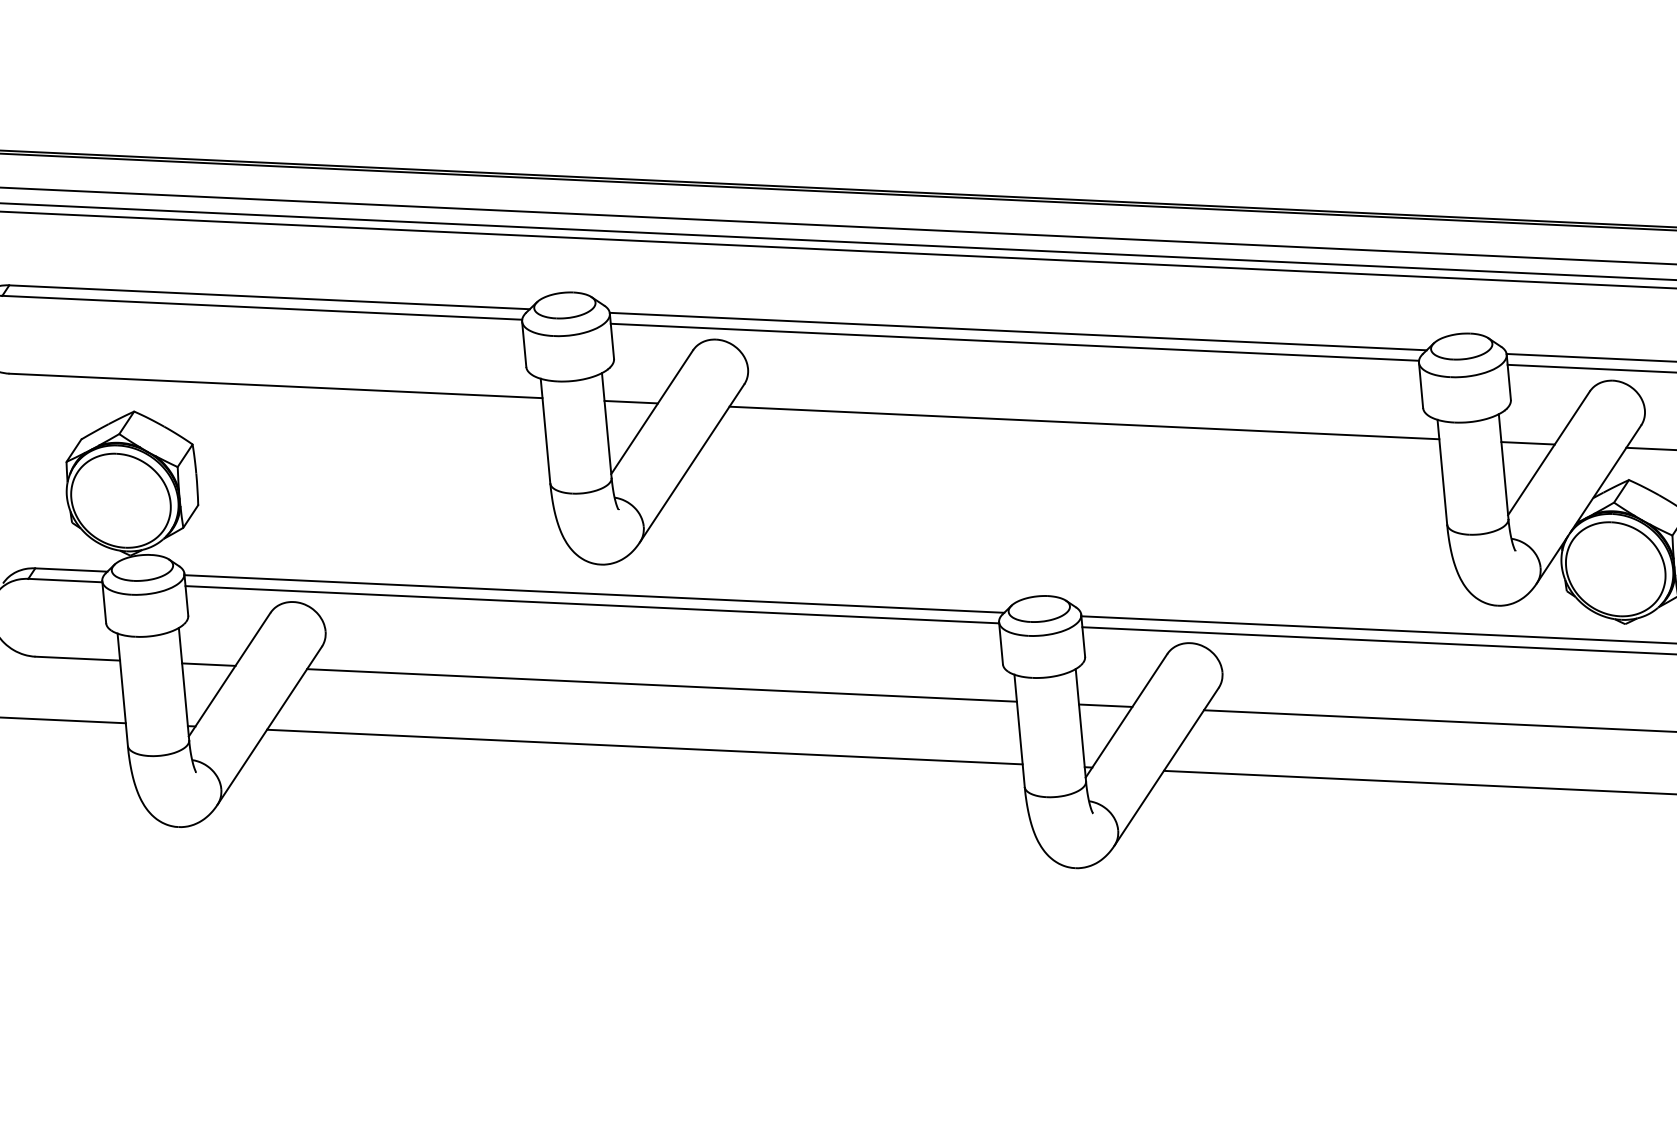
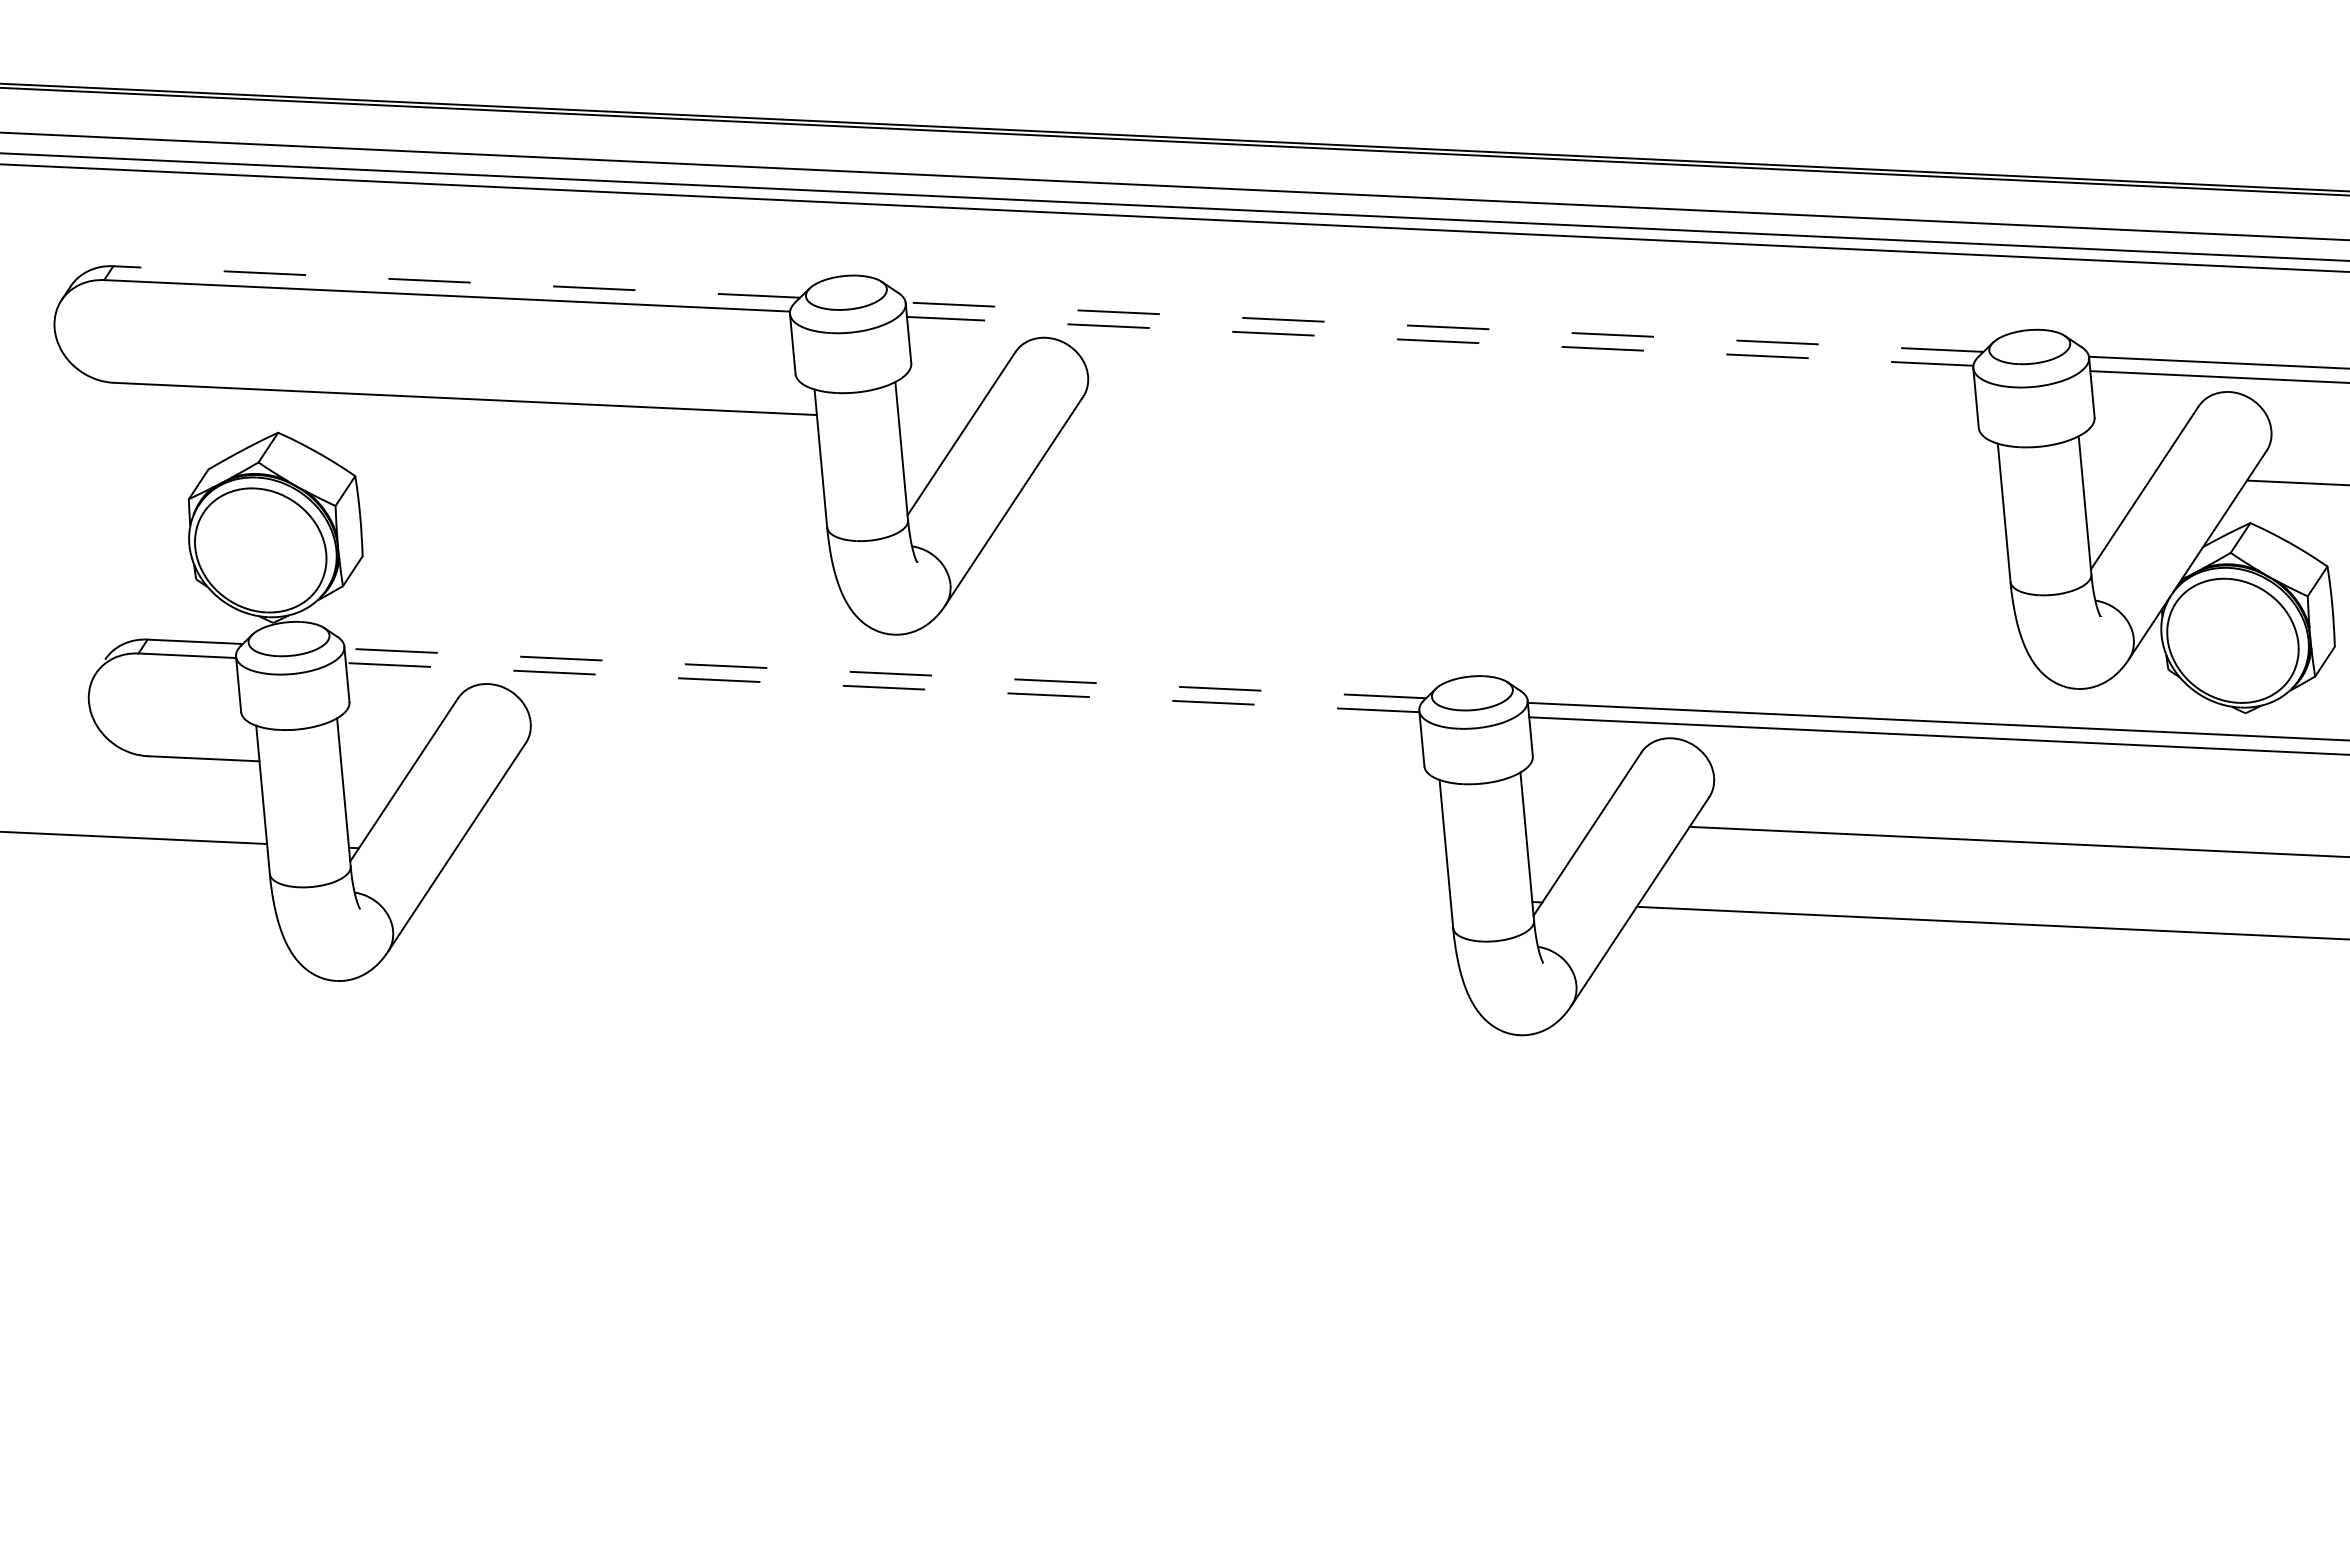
line: (269, 296) -> (456, 281), solid -> dashed
line: (1018, 331) -> (1444, 327), solid -> dashed
line: (1015, 342) -> (1440, 341), solid -> dashed
line: (630, 401) -> (933, 419), removed
line: (1084, 422) -> (1531, 447), removed
line: (1528, 443) -> (2117, 474), removed
line: (593, 594) -> (884, 673), solid -> dashed
line: (592, 604) -> (882, 687), solid -> dashed
line: (208, 664) -> (376, 766), removed
line: (661, 684) -> (974, 793), removed
line: (1105, 705) -> (1559, 820), removed
line: (644, 747) -> (951, 875), removed

